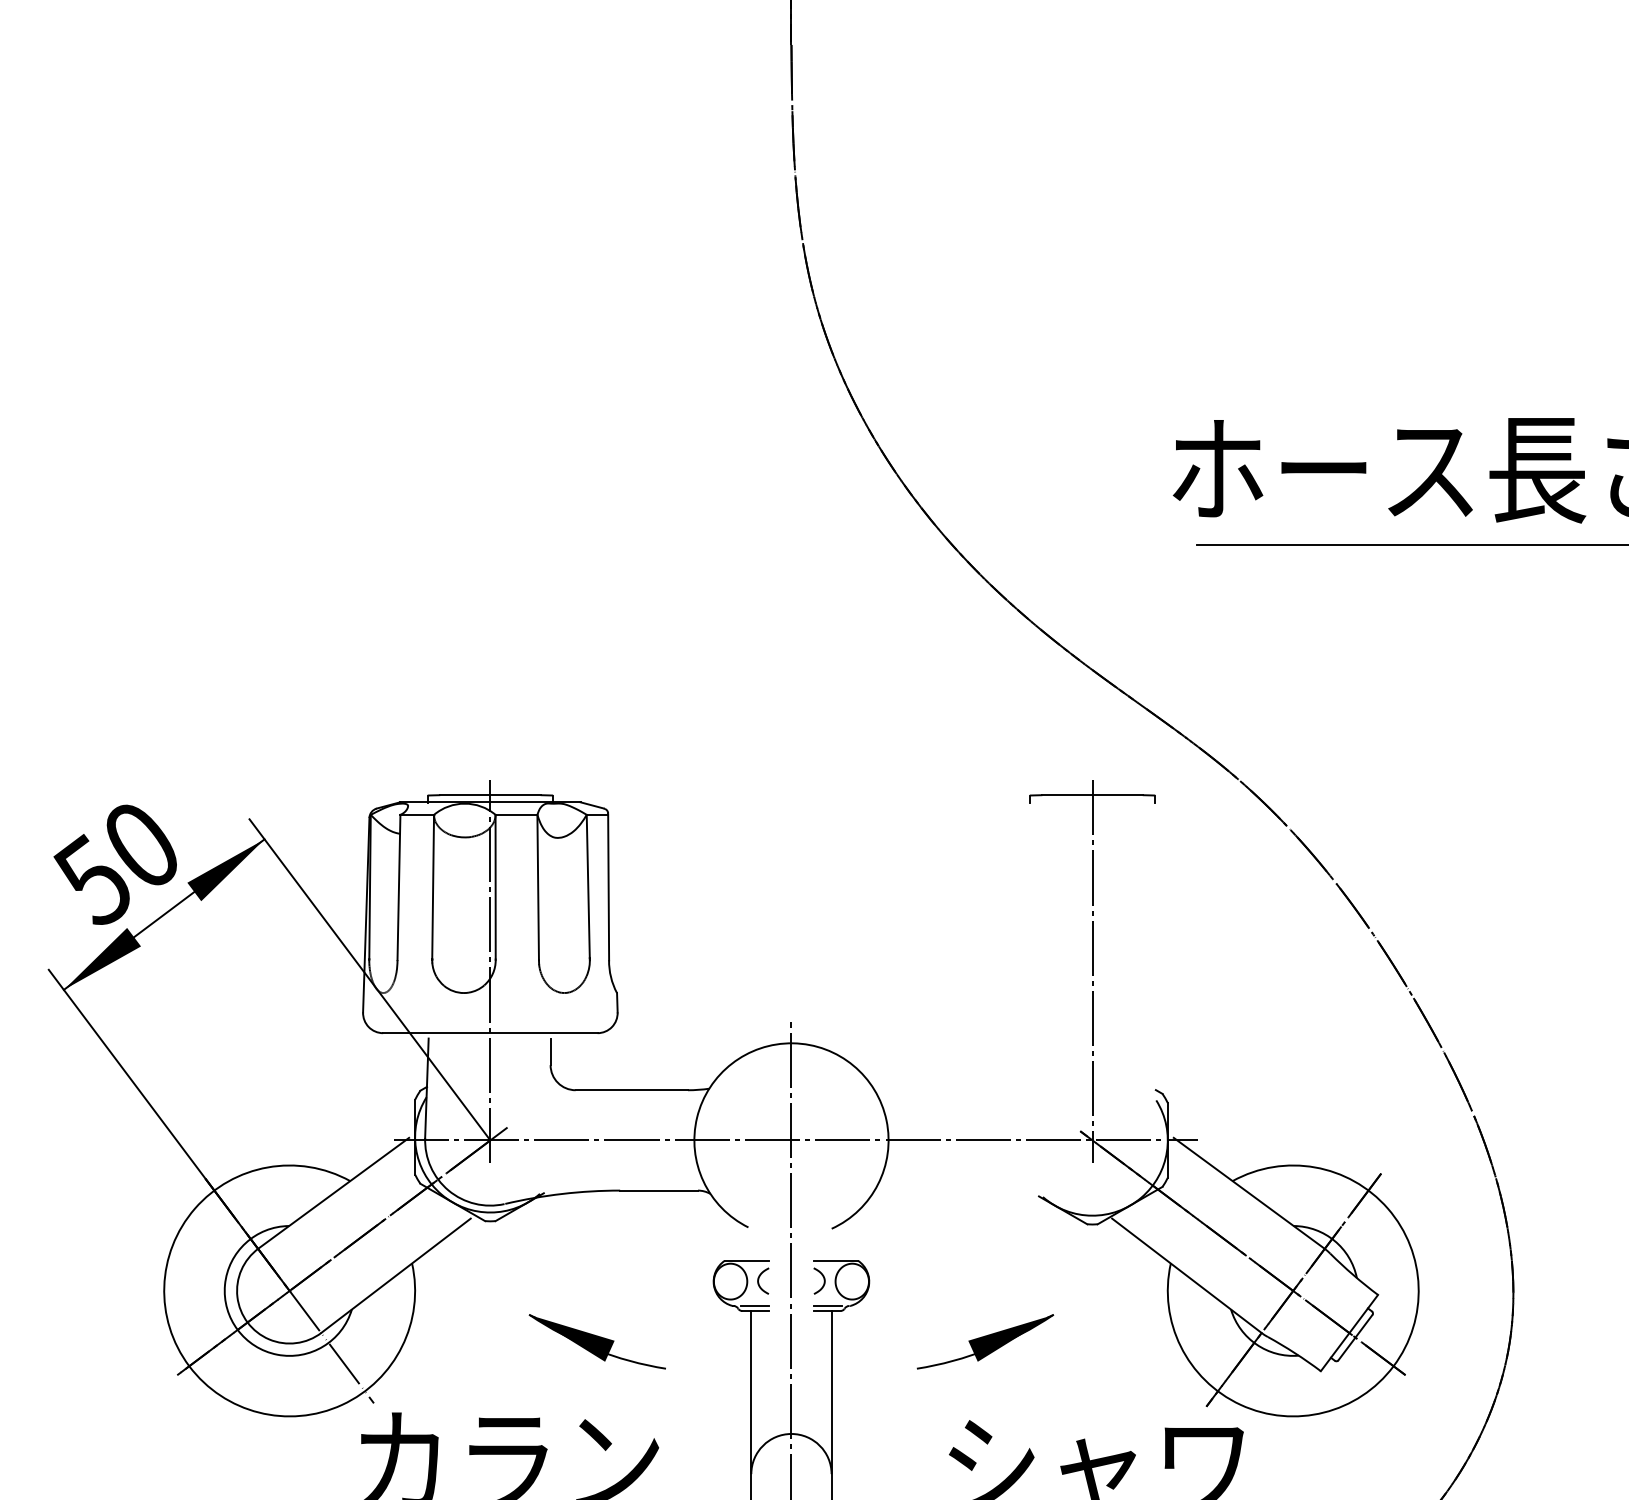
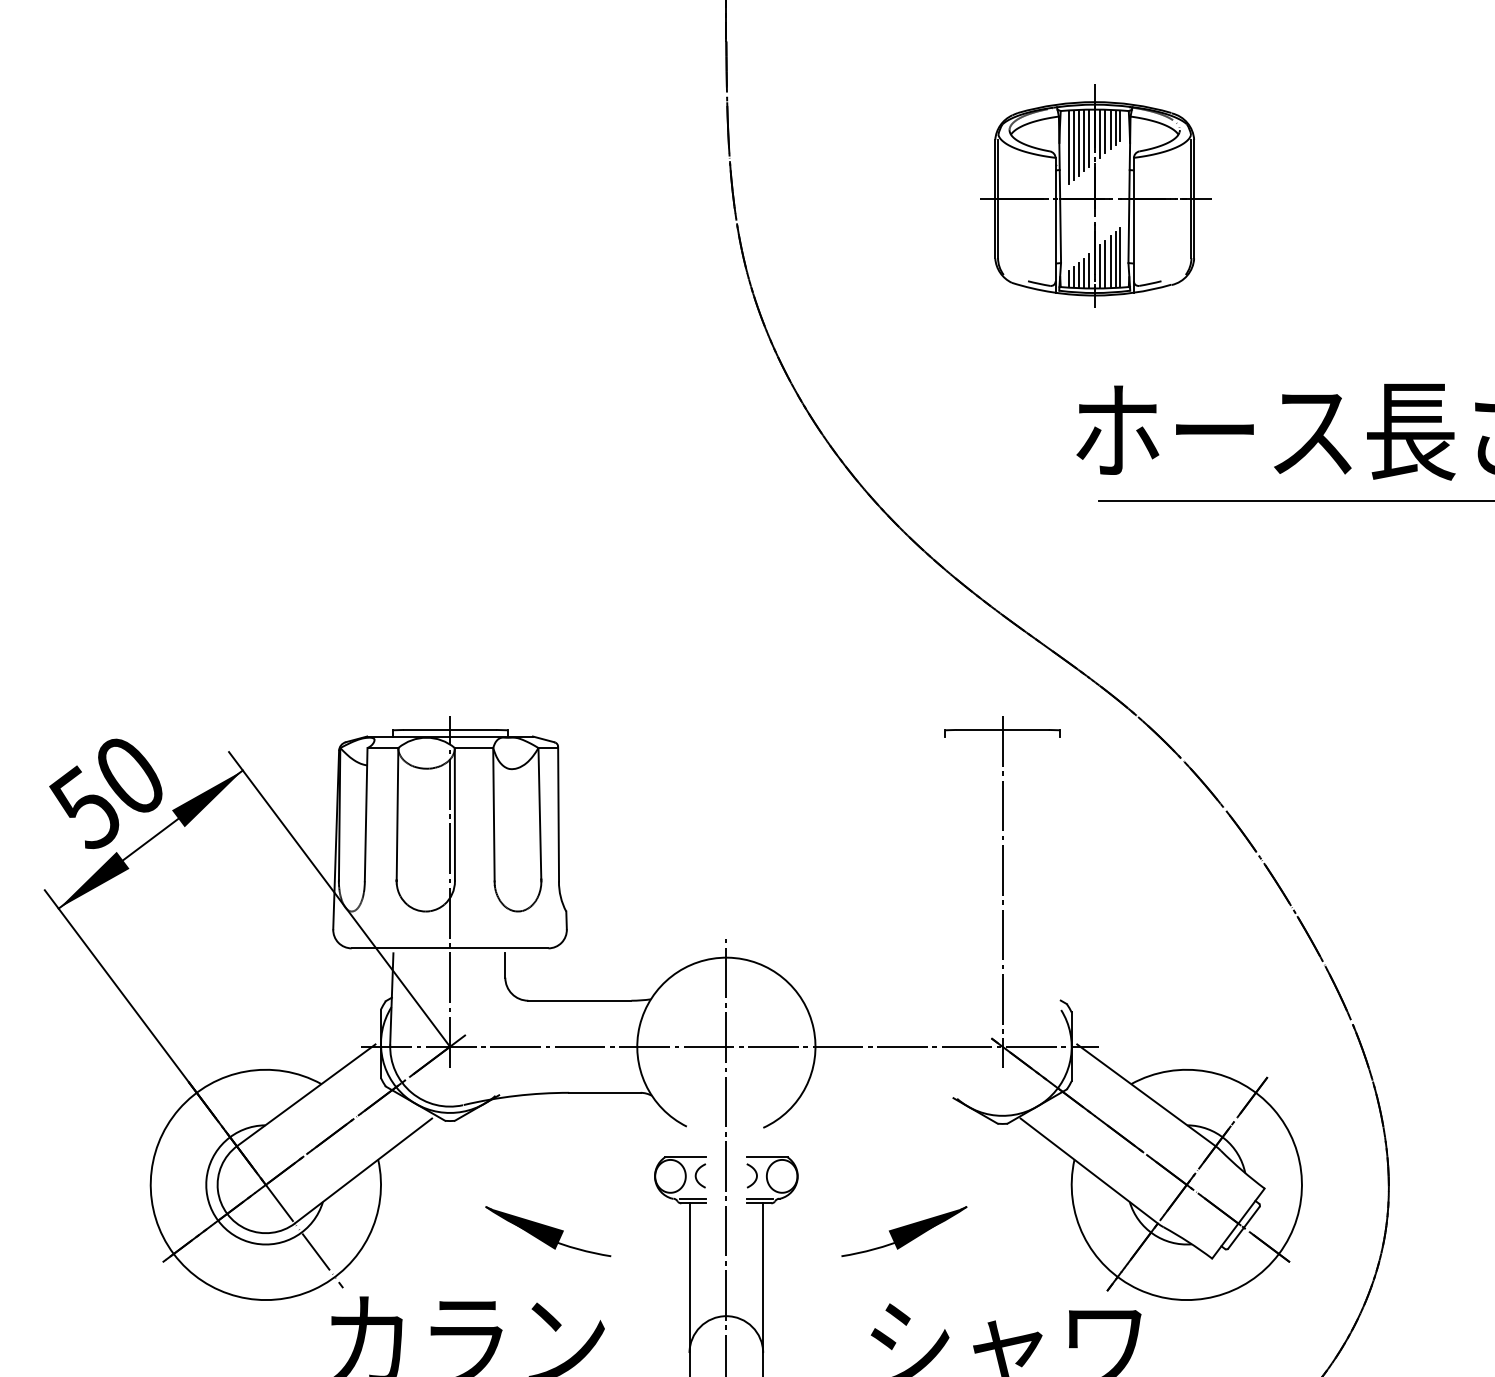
part: (1193, 212) -> (1095, 195), added

